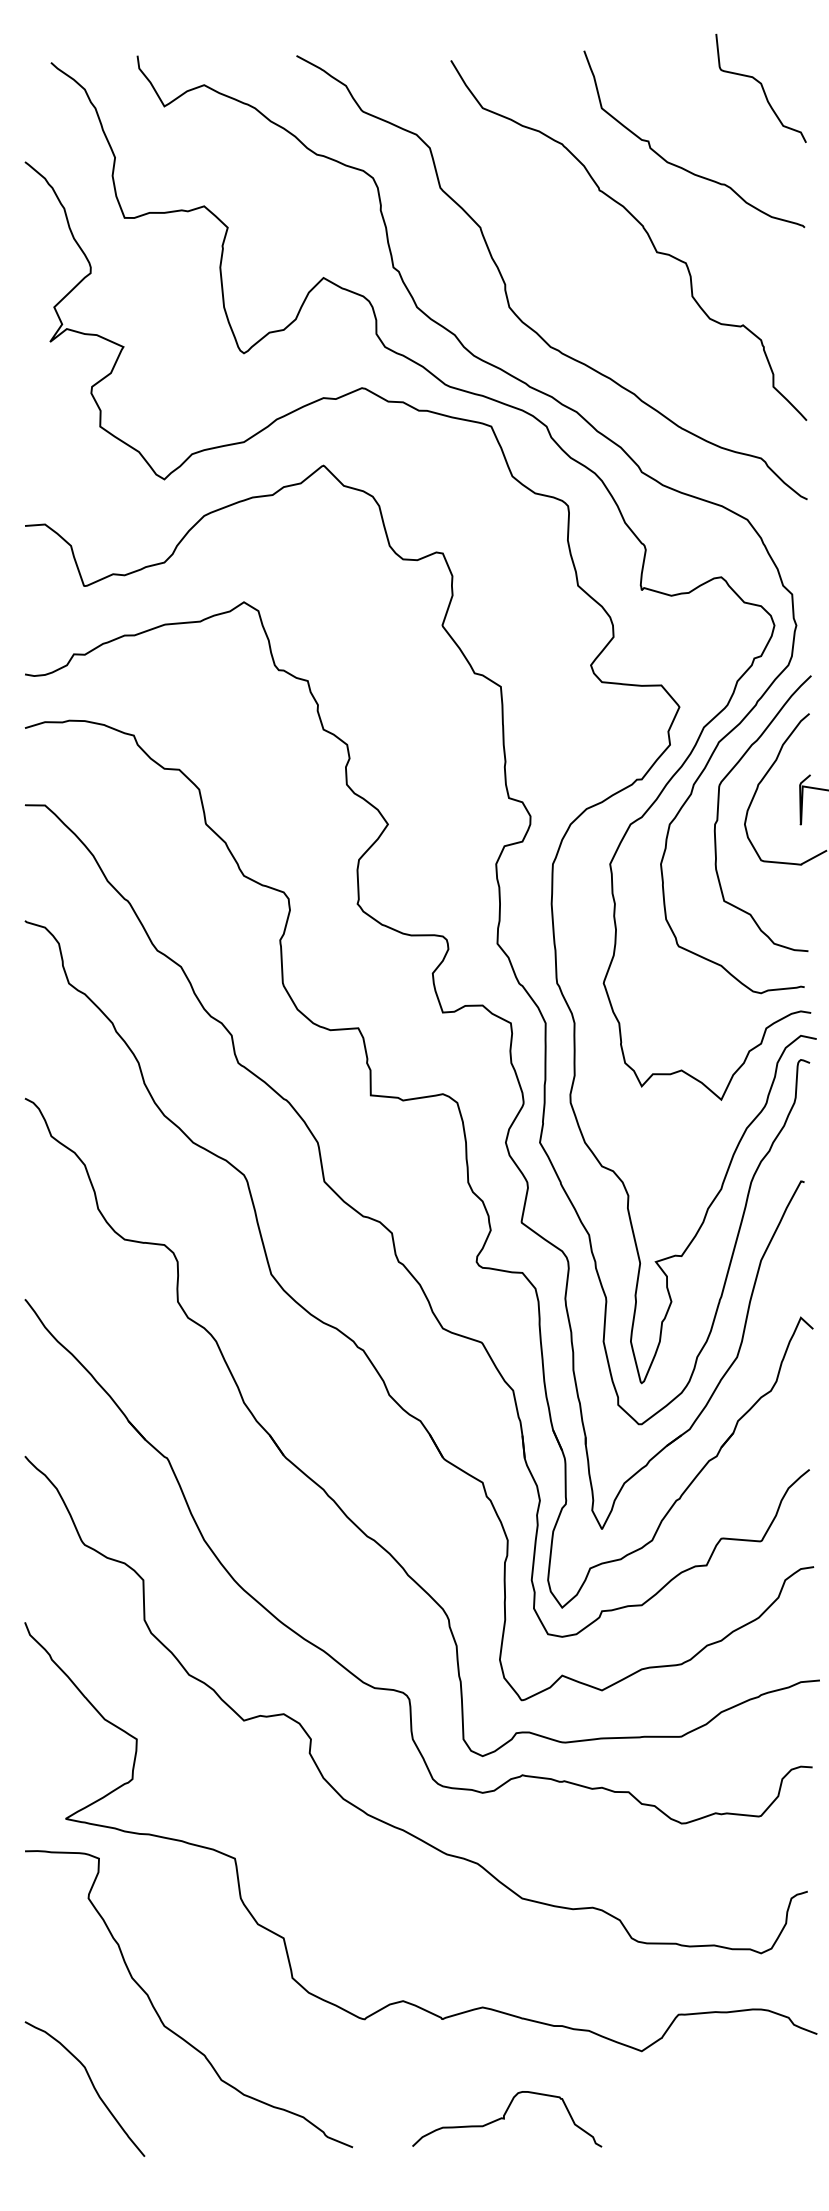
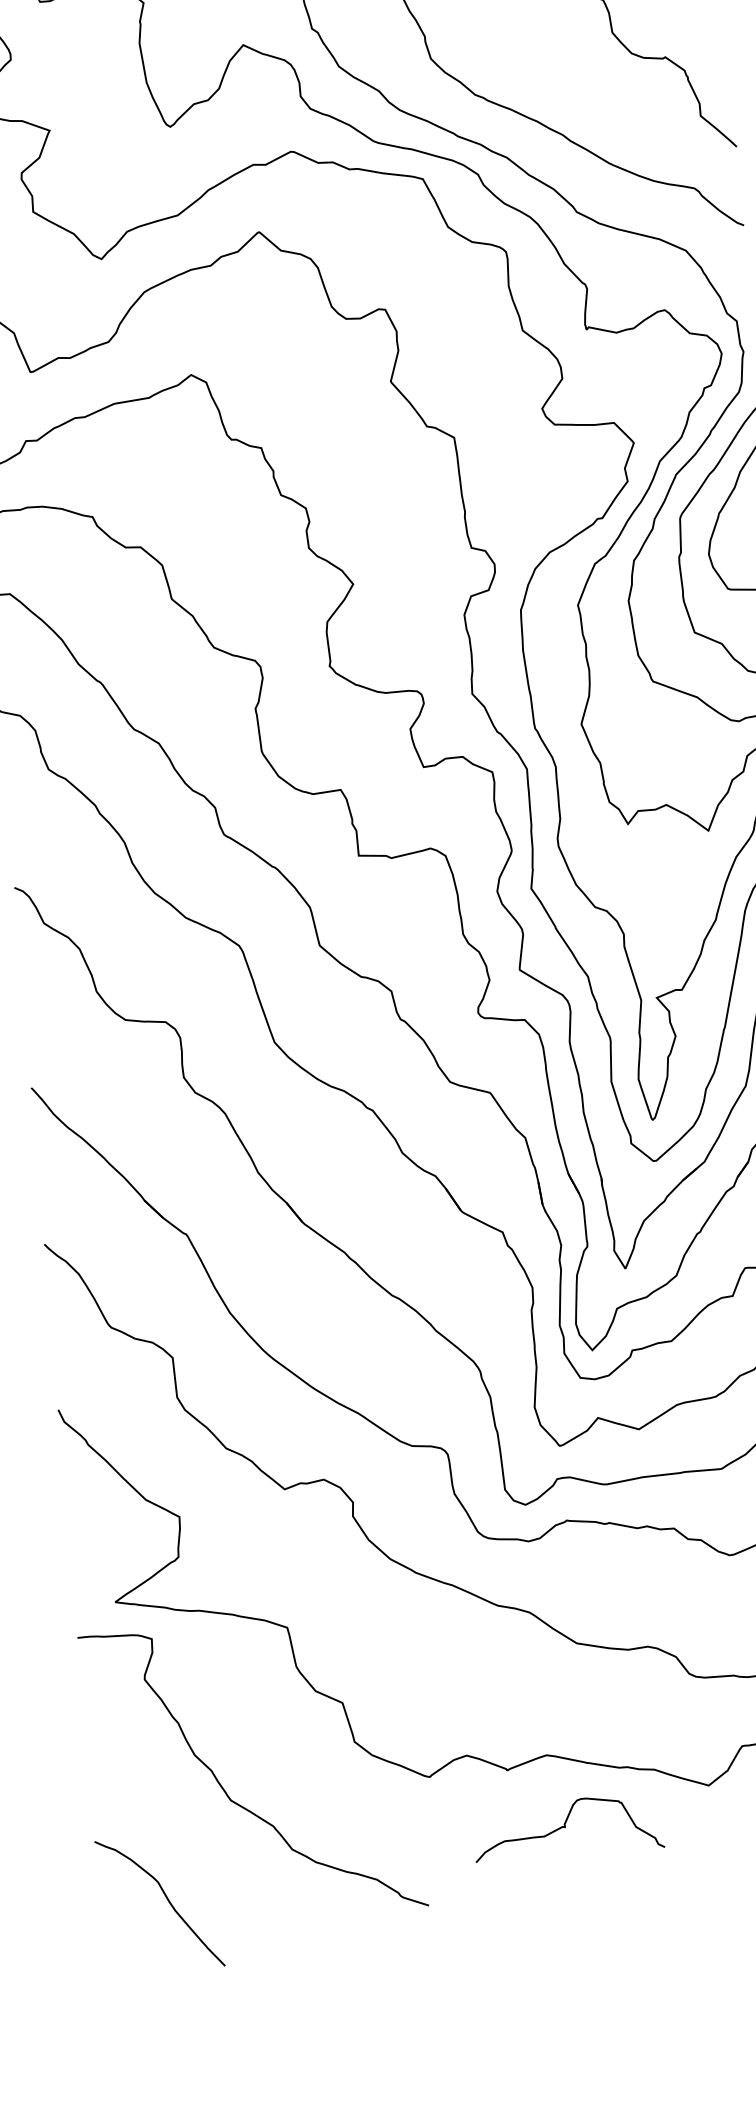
curve: (91, 2084) -> (166, 1898), moved
curve: (504, 2119) -> (565, 1827), moved

